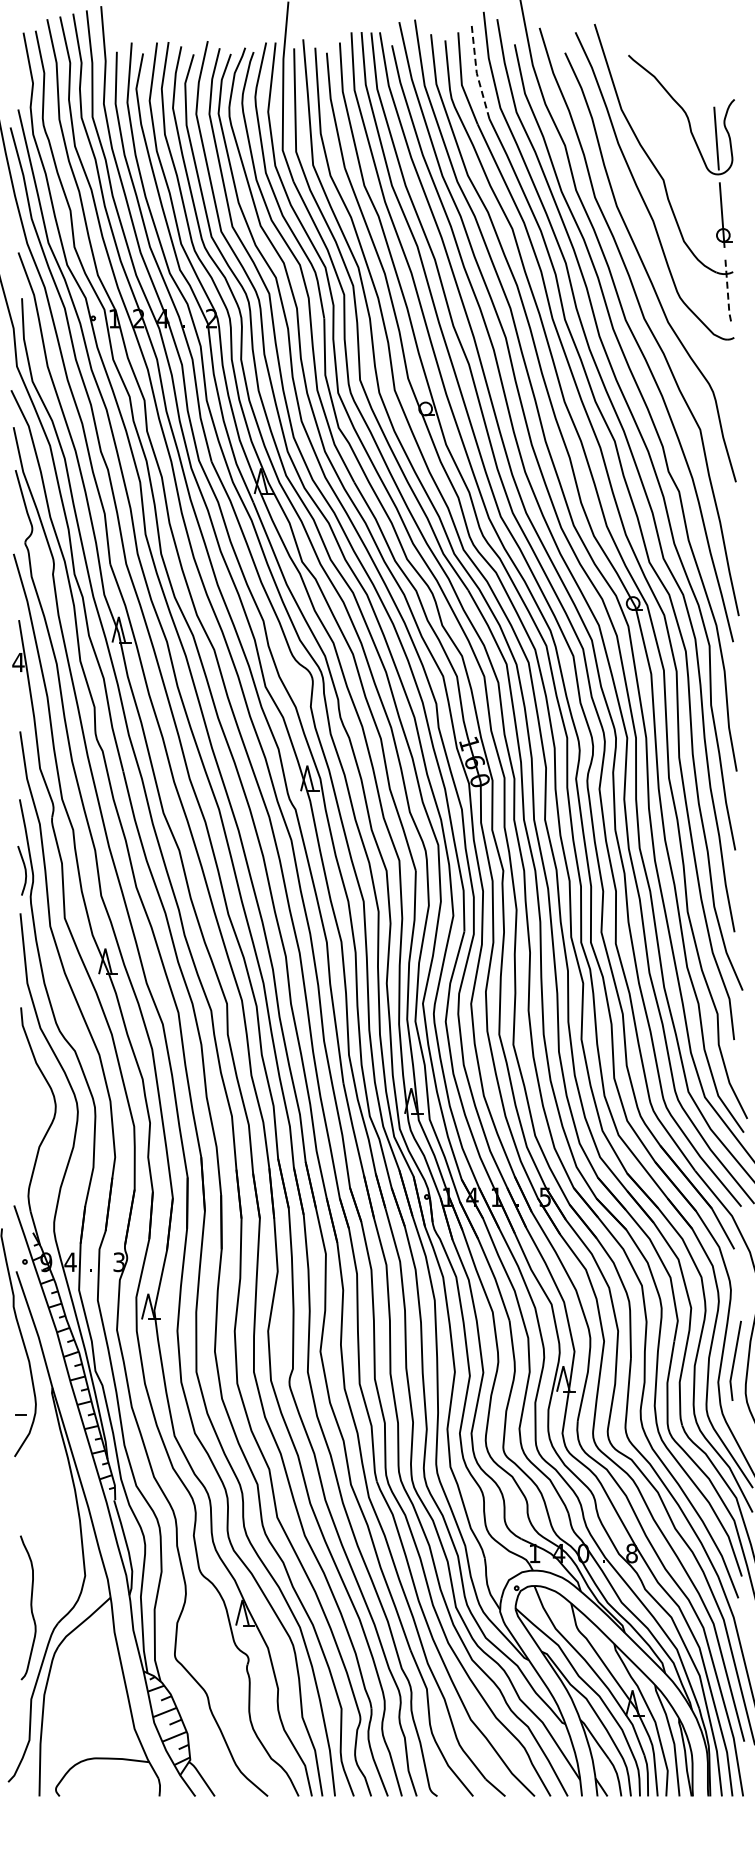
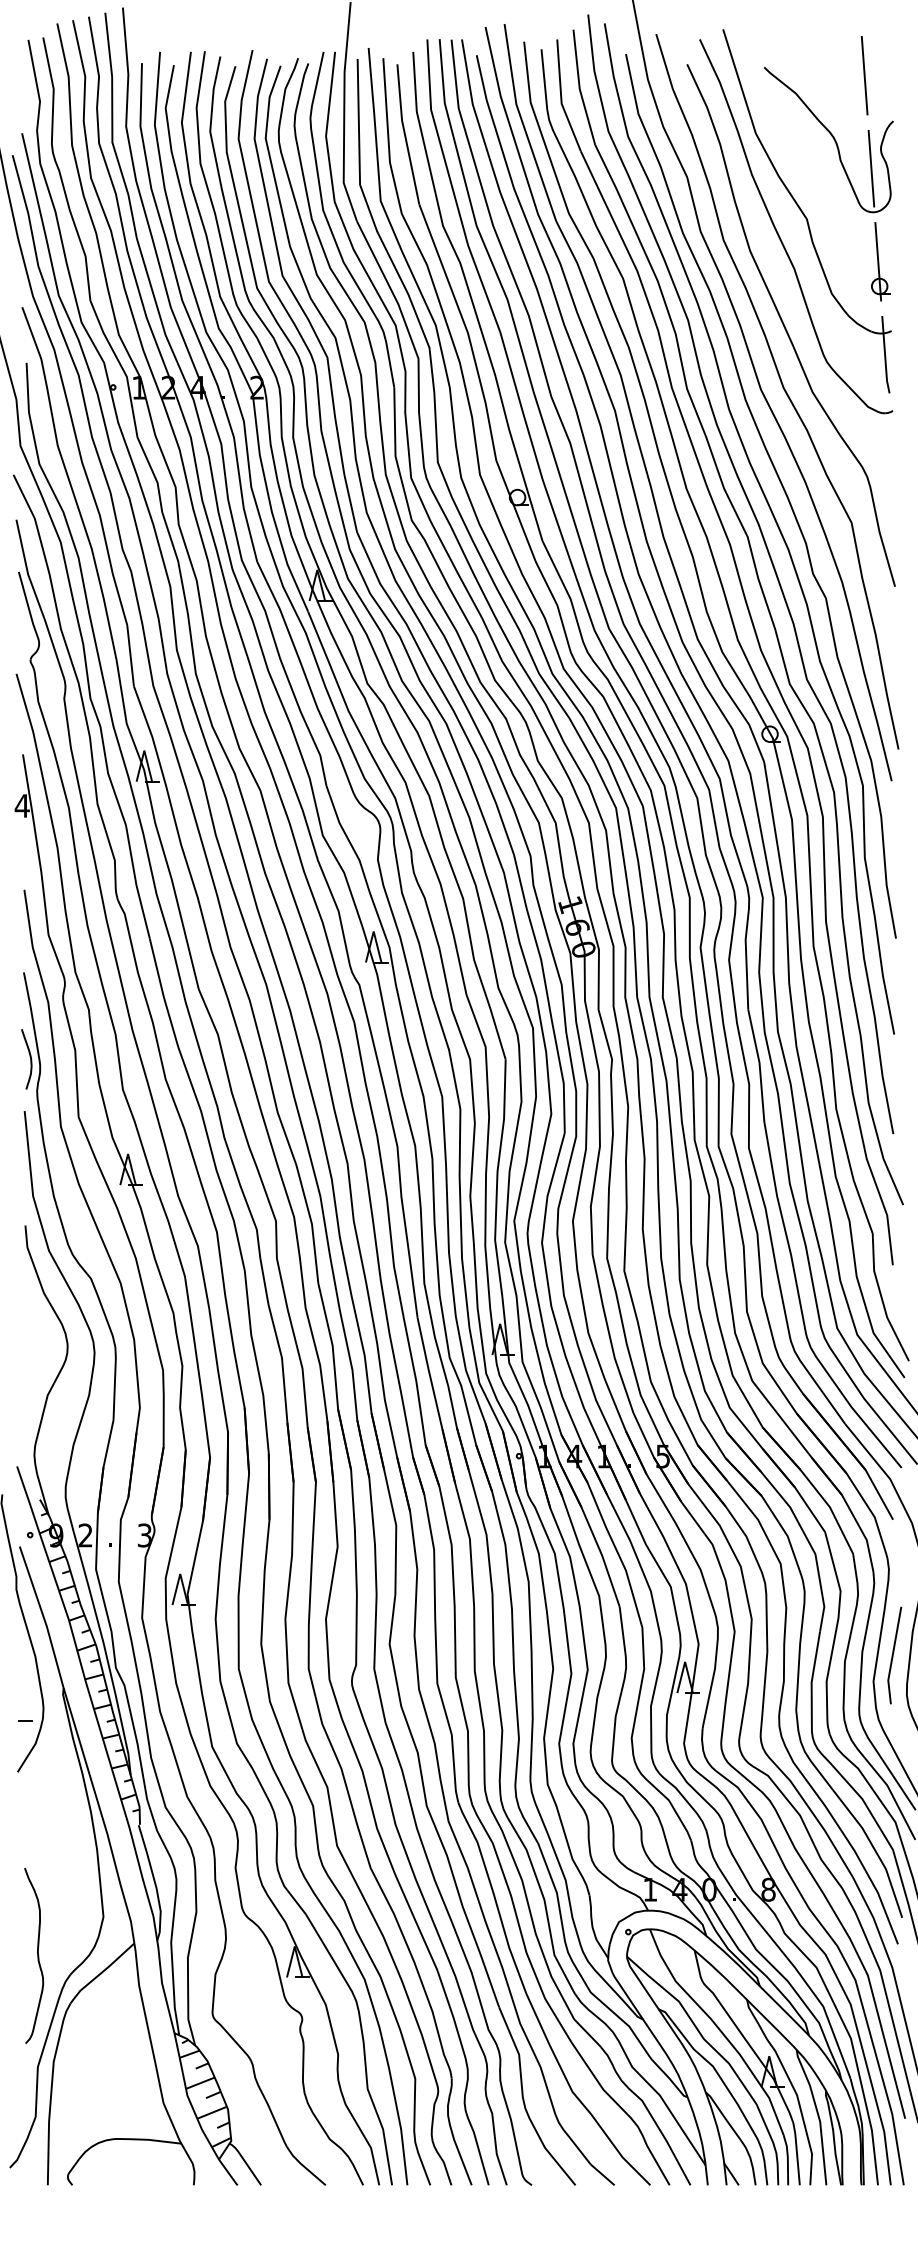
line: (710, 61) -> (864, 74), added
line: (476, 72) -> (579, 88), dashed -> solid
line: (727, 292) -> (884, 355), dashed -> solid
text: (70, 1261) -> (85, 1534), 4 -> 2

